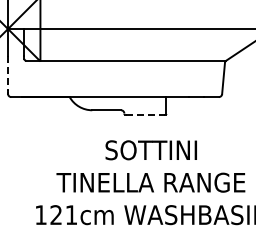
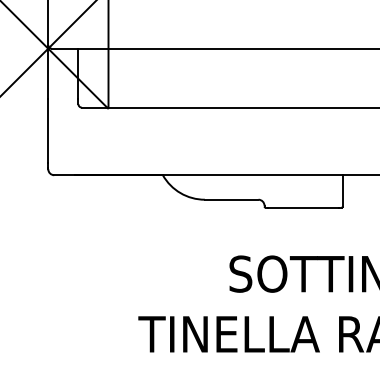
line: (8, 73) -> (49, 131), dashed -> solid
line: (145, 114) -> (303, 207), dashed -> solid

